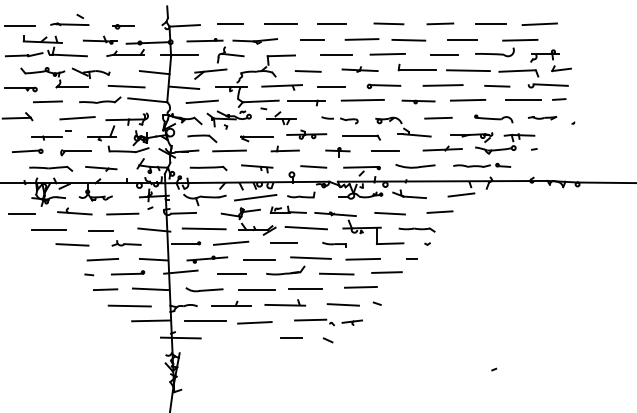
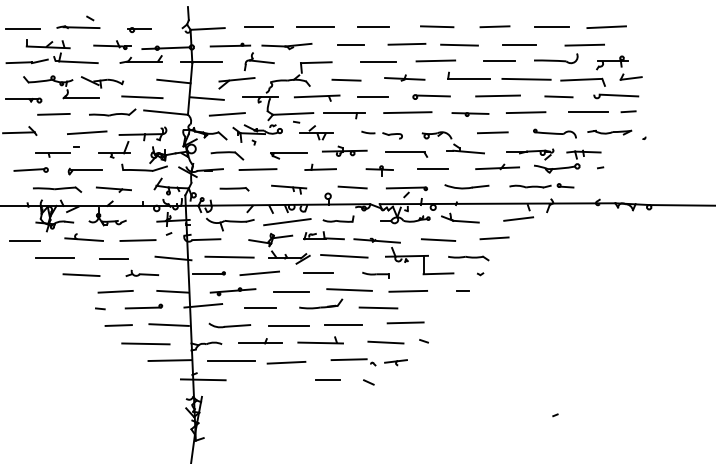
part: (542, 118) -> (609, 133), size x1.4
part: (208, 168) -> (234, 189), size x0.7
line: (386, 272) -> (434, 306), removed

